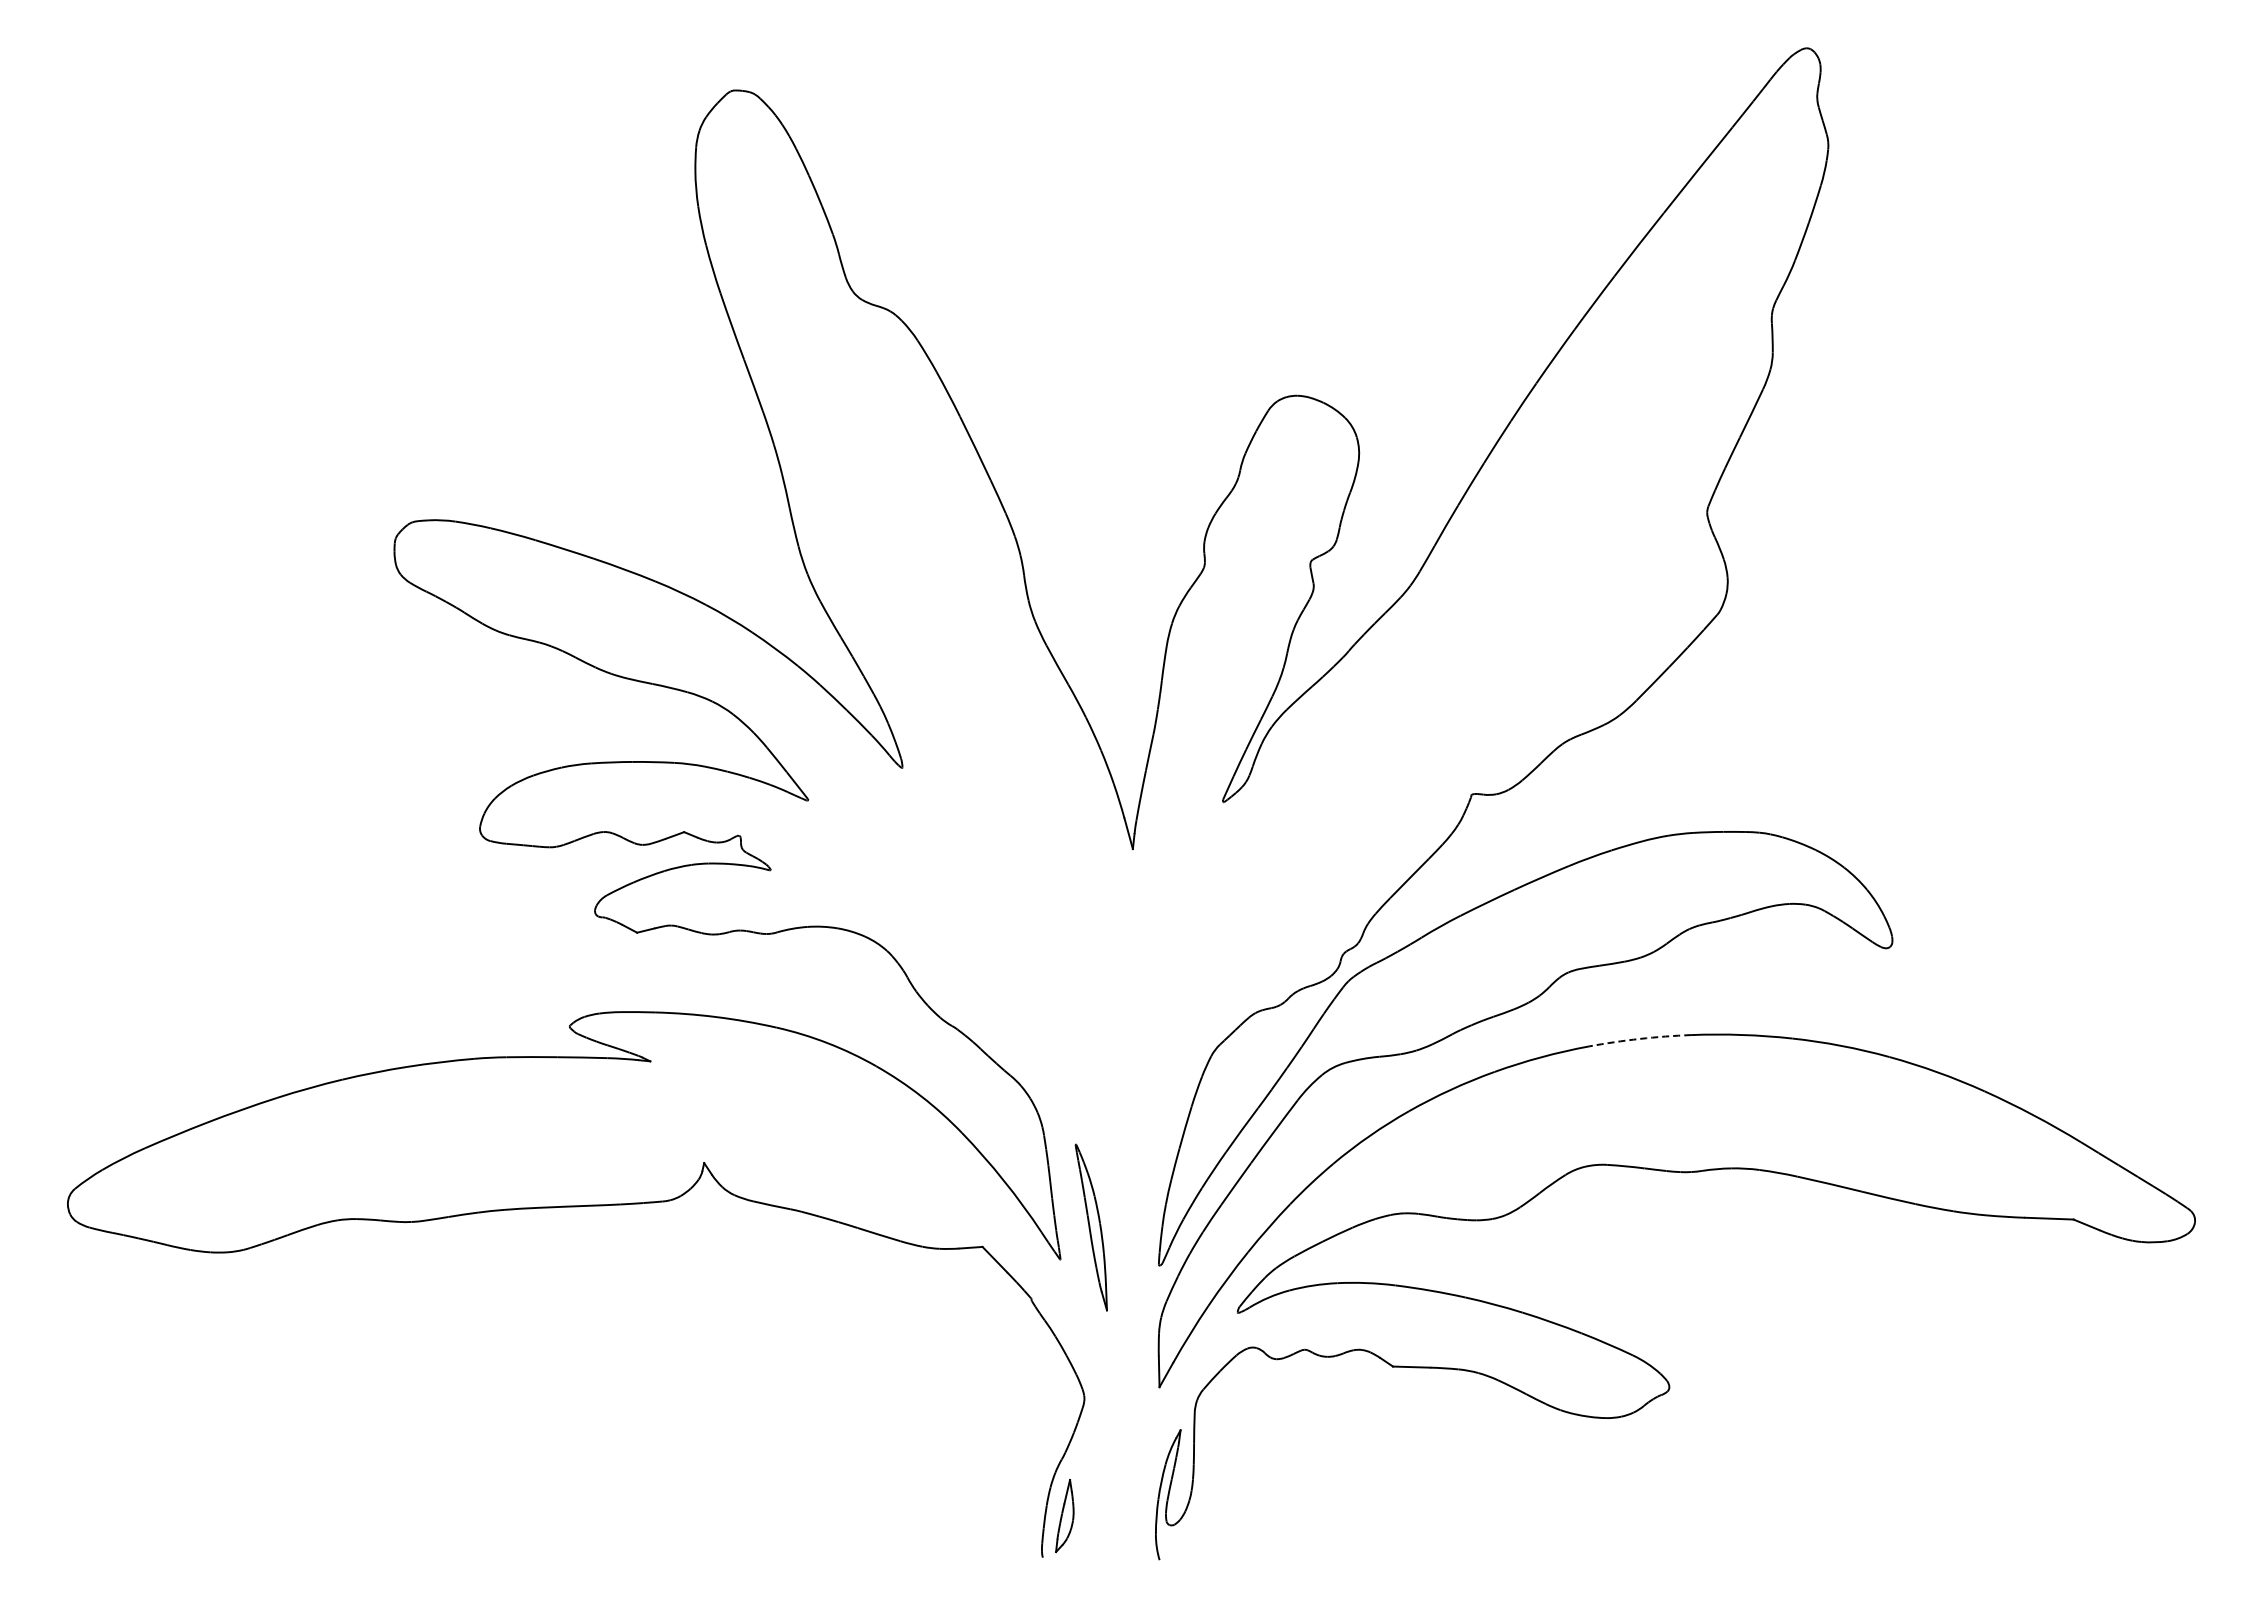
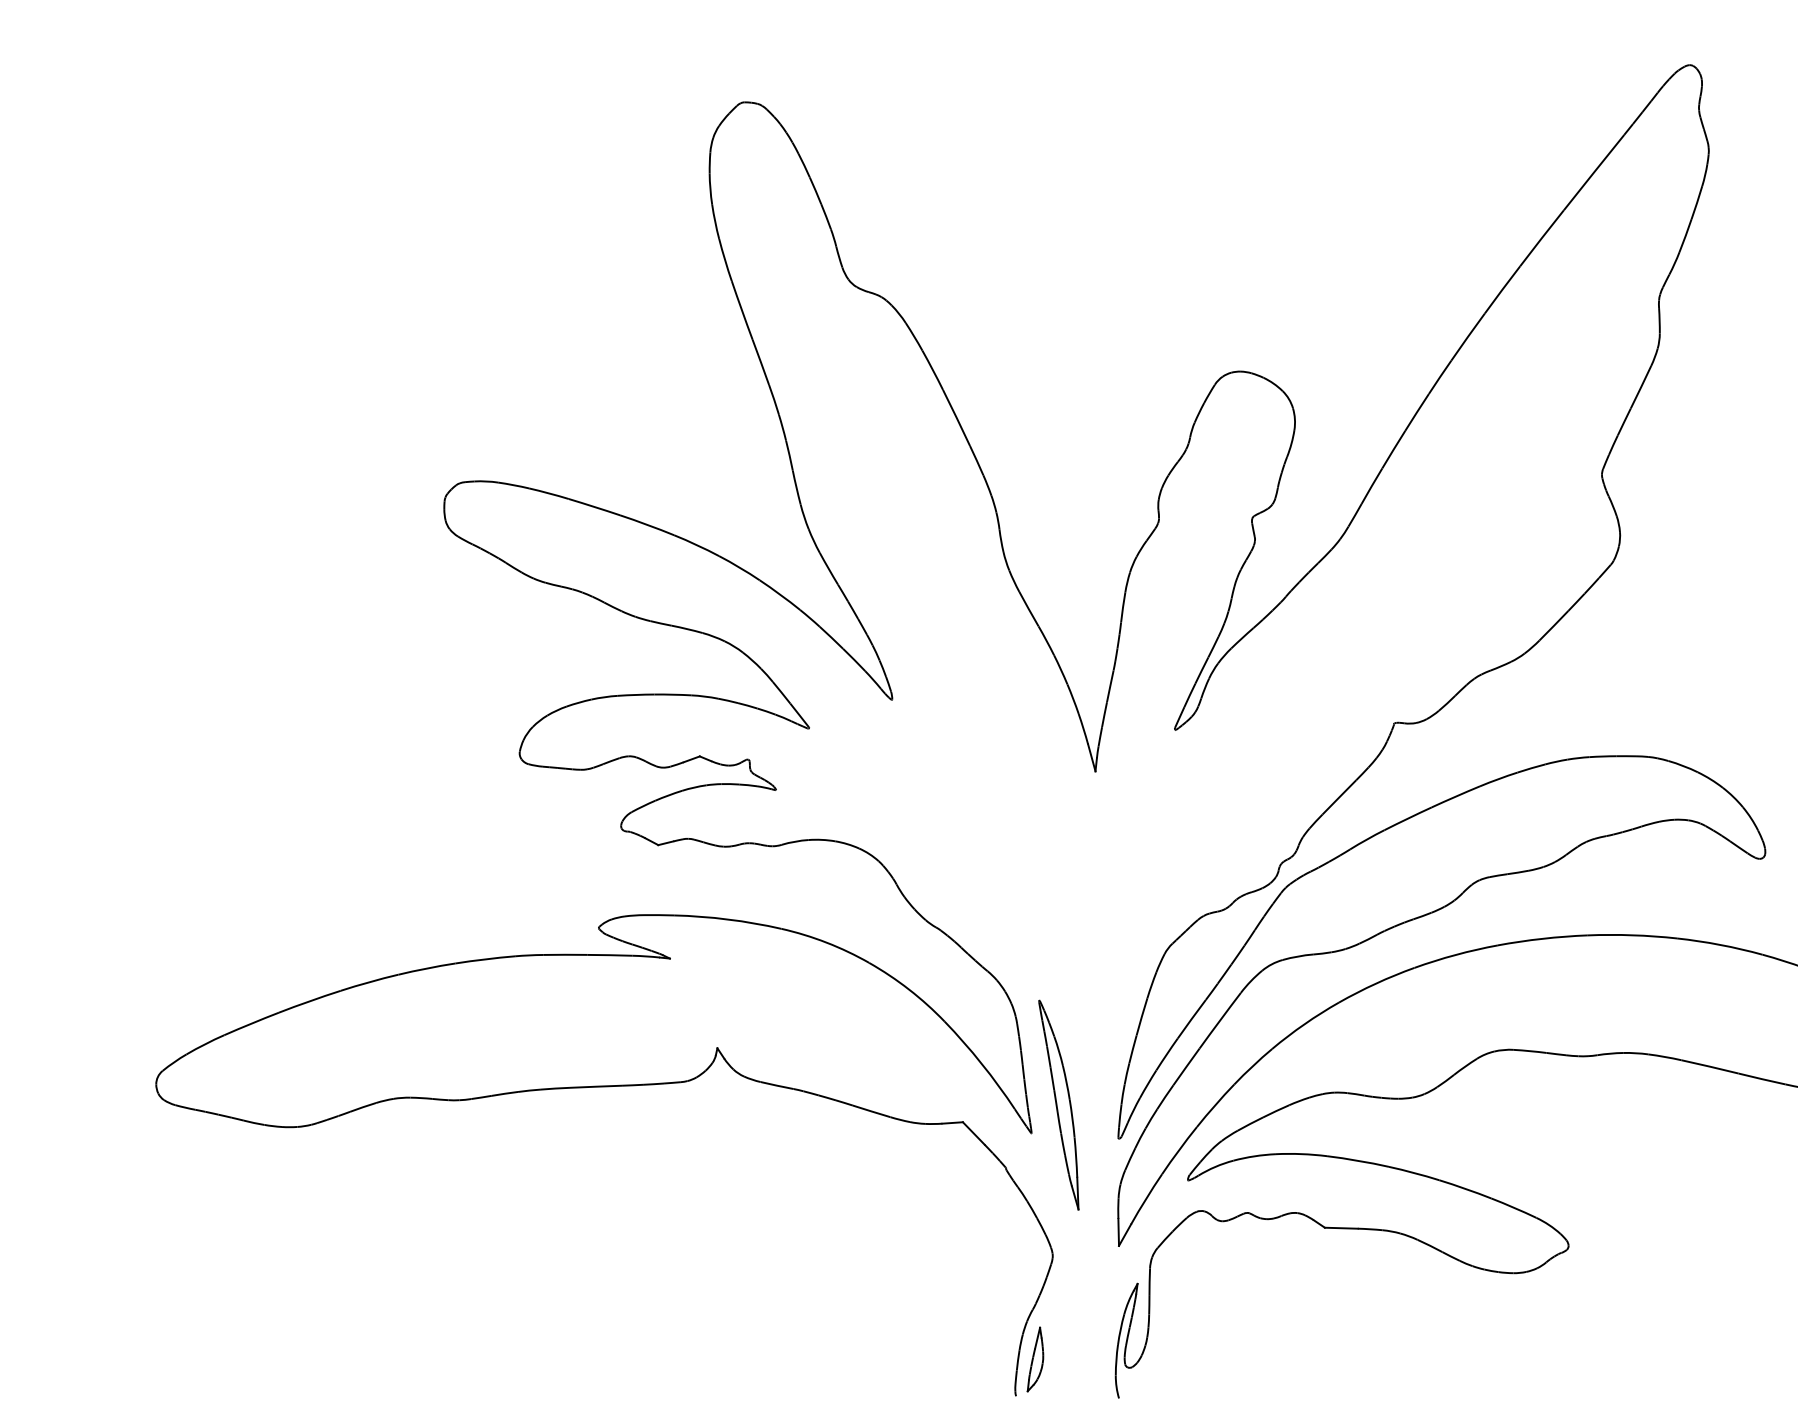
arc: (1639, 1038) -> (1542, 938), dashed -> solid
part: (1091, 1227) -> (1058, 1105), size x1.43

